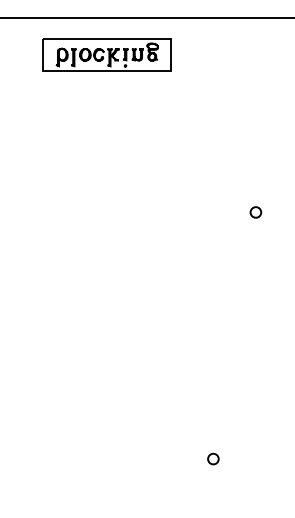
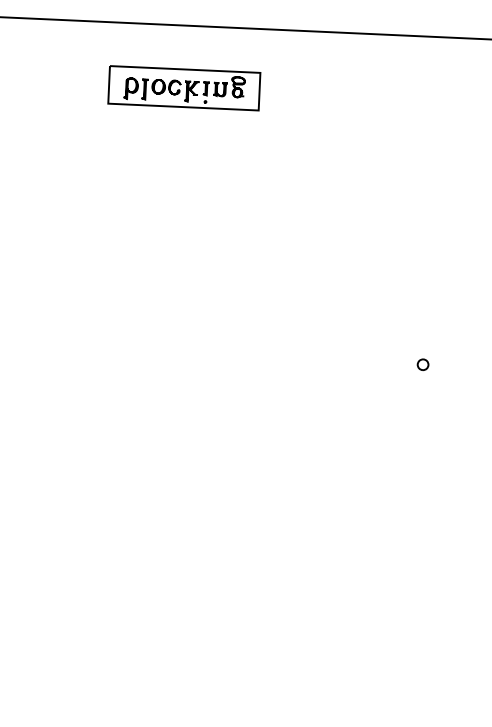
part: (106, 54) -> (183, 87), size x0.7
part: (255, 212) -> (422, 364), size x0.6

